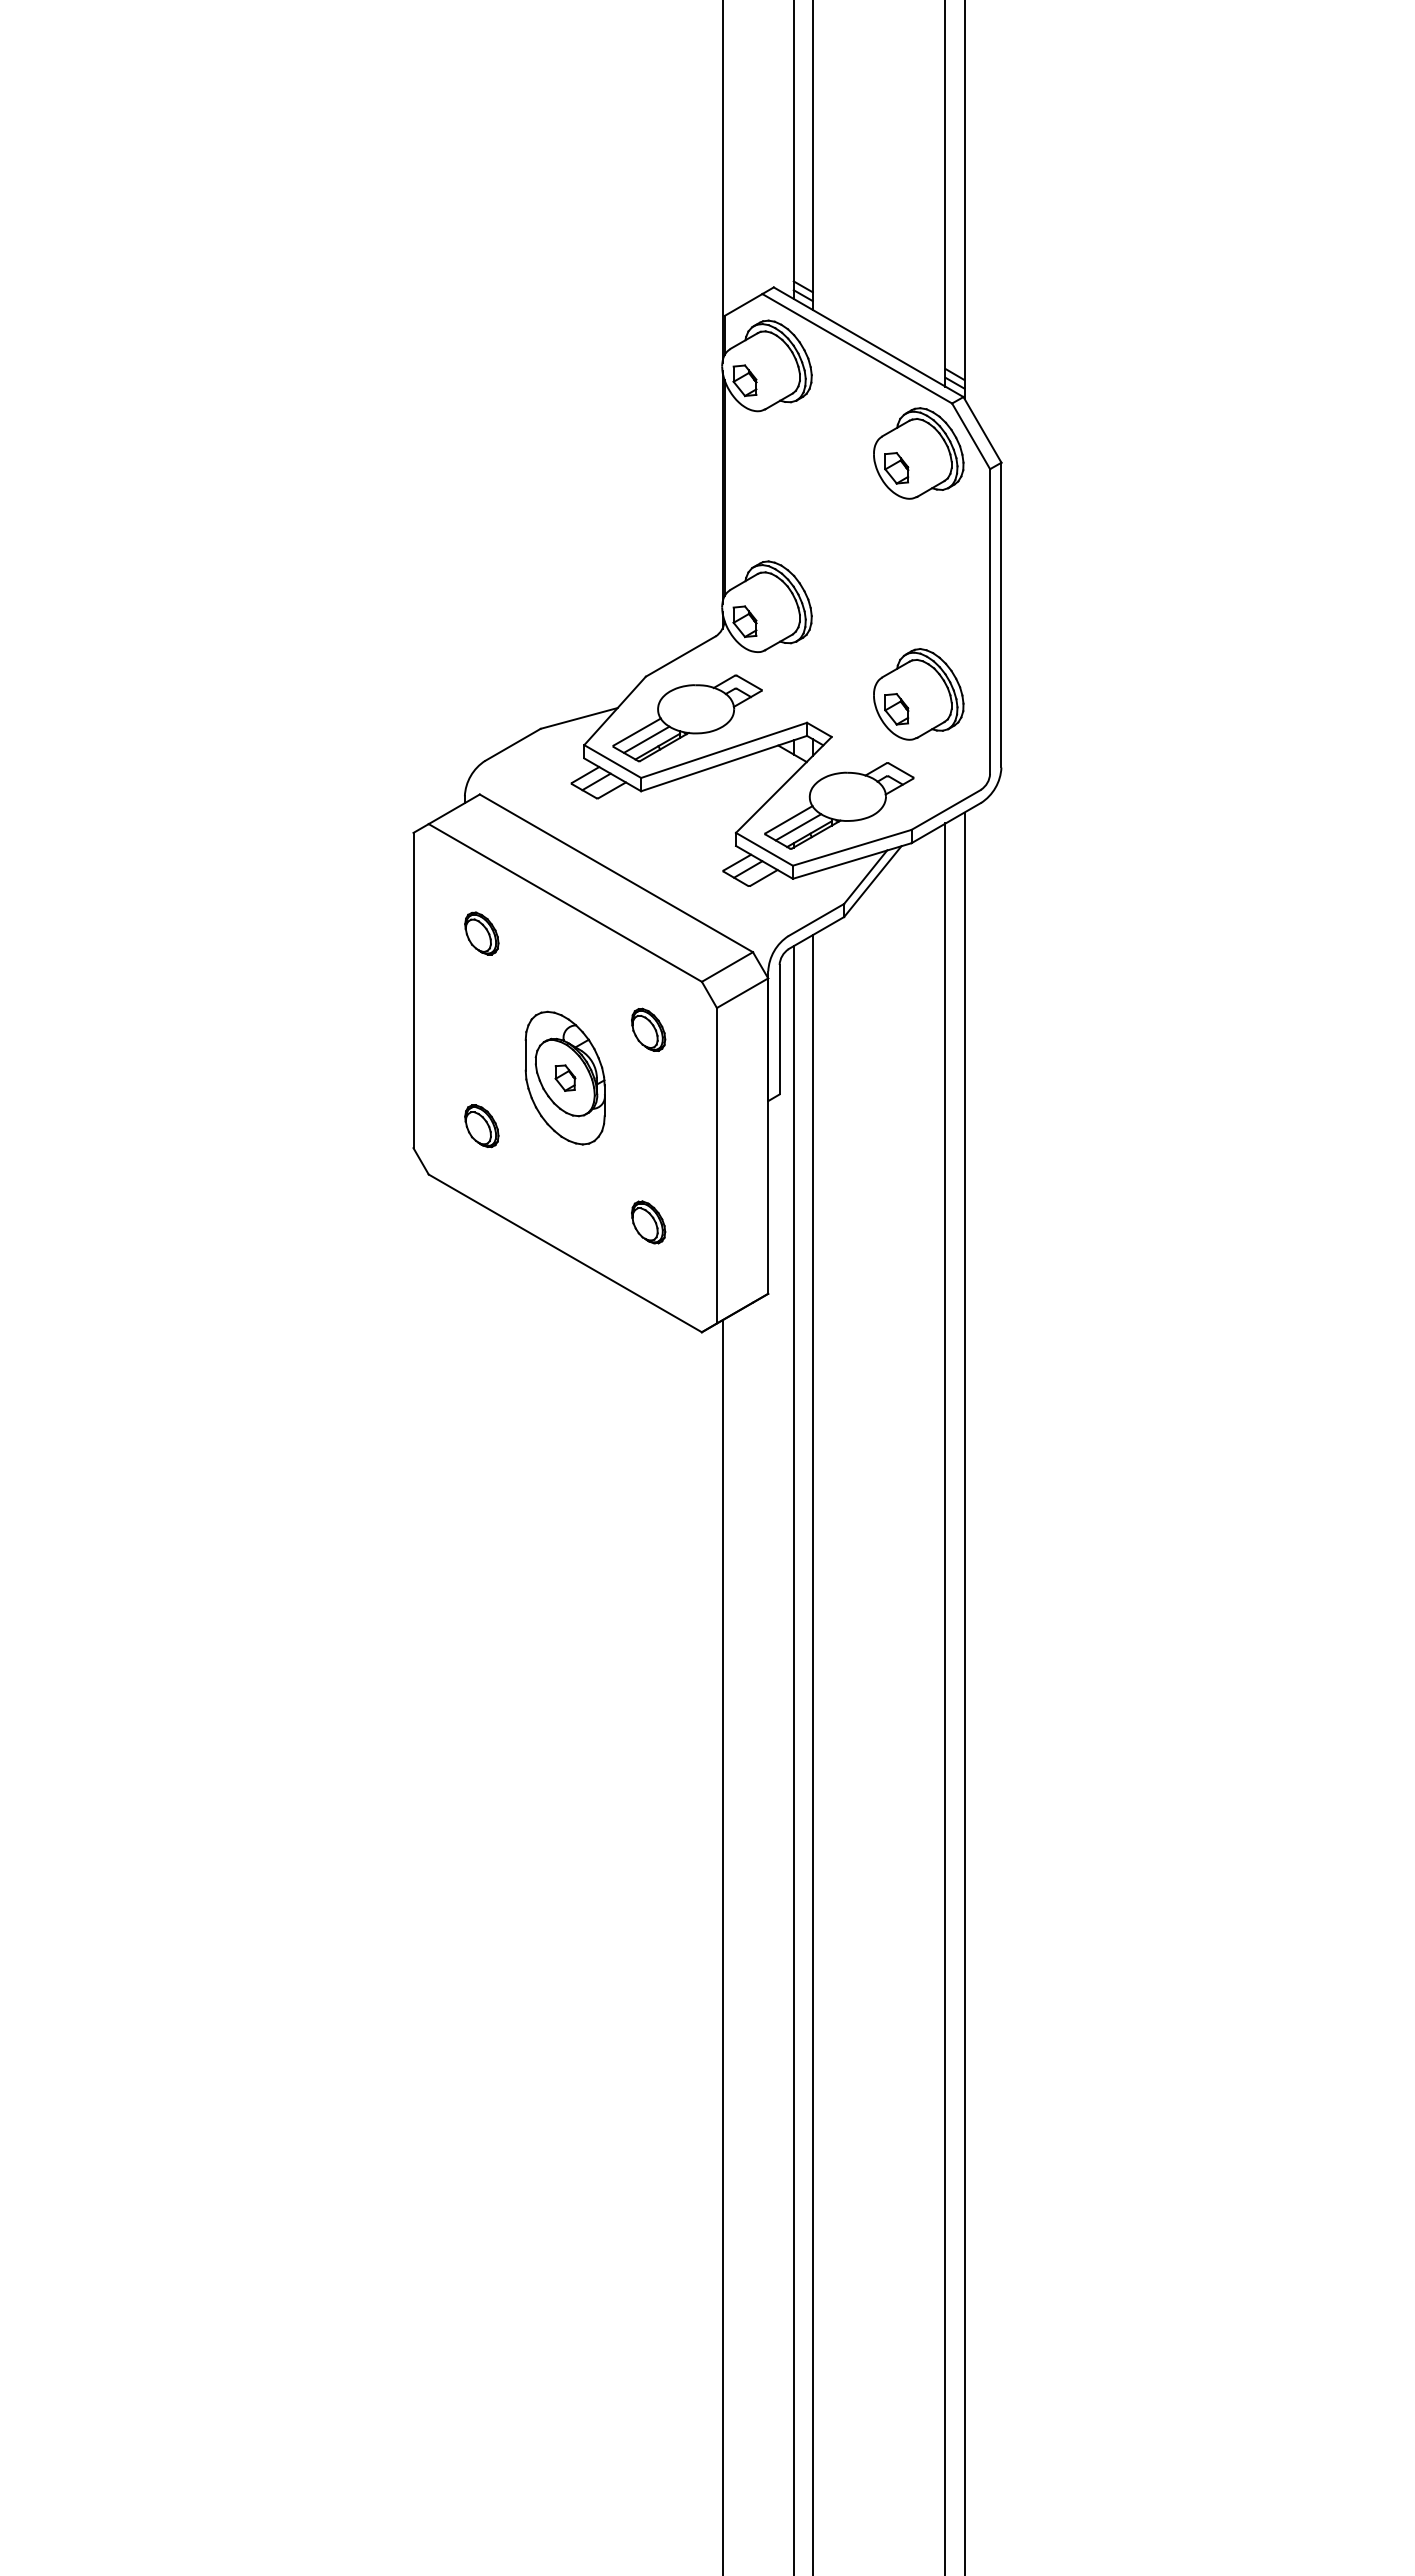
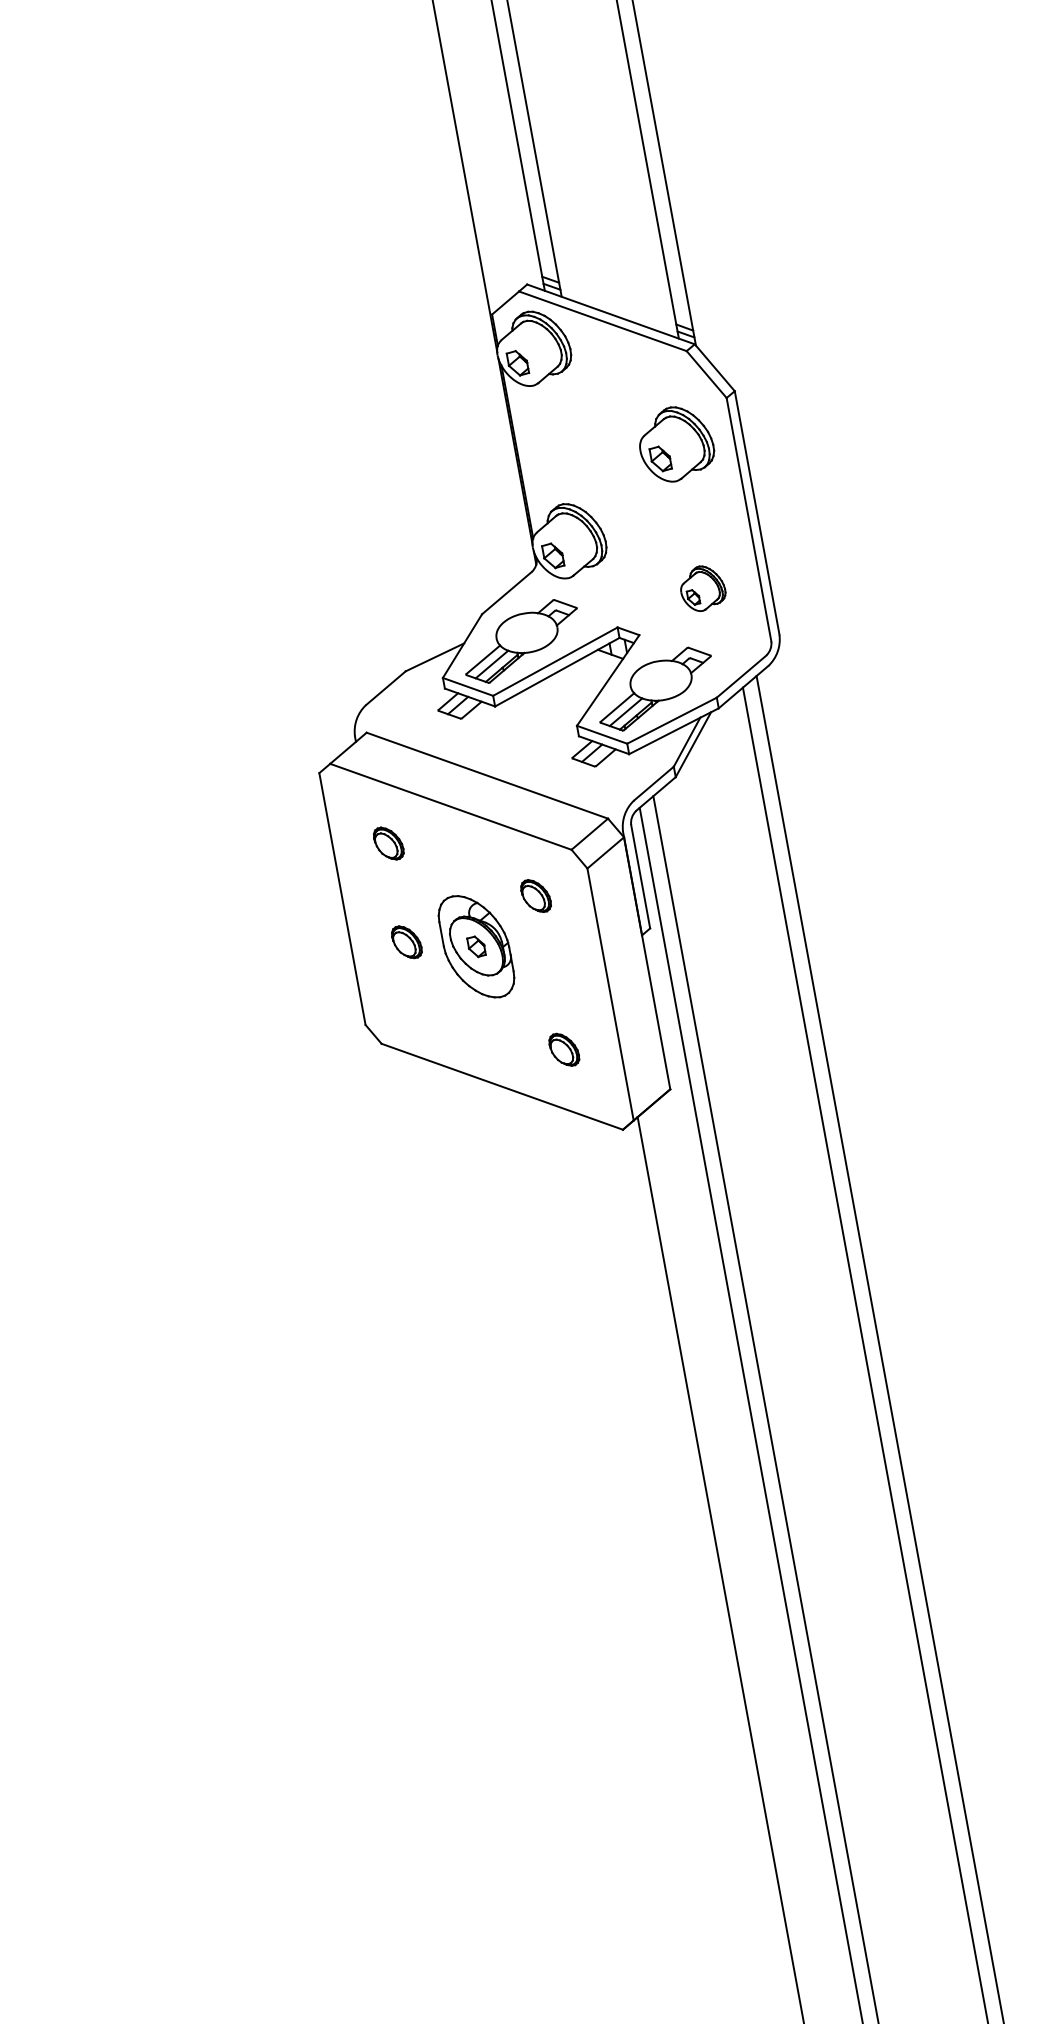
part: (918, 453) -> (675, 443), moved
part: (918, 694) -> (702, 588), size x0.6
part: (481, 1126) -> (406, 942), moved

